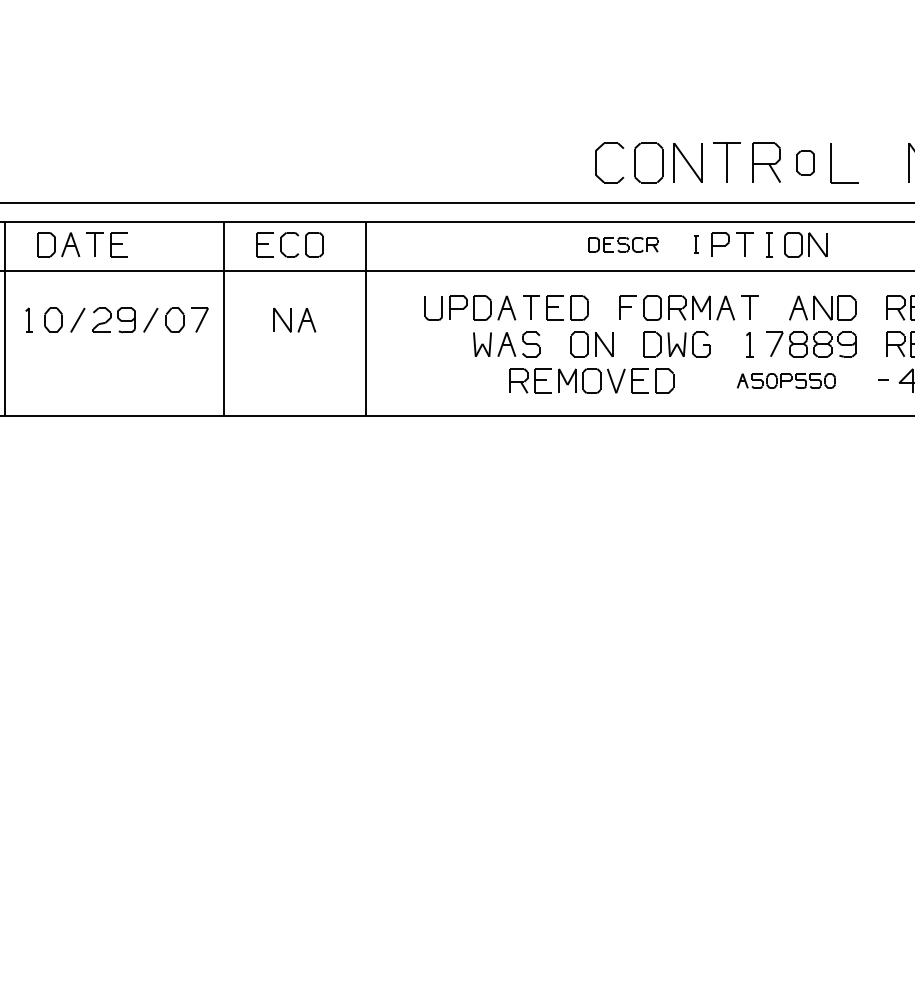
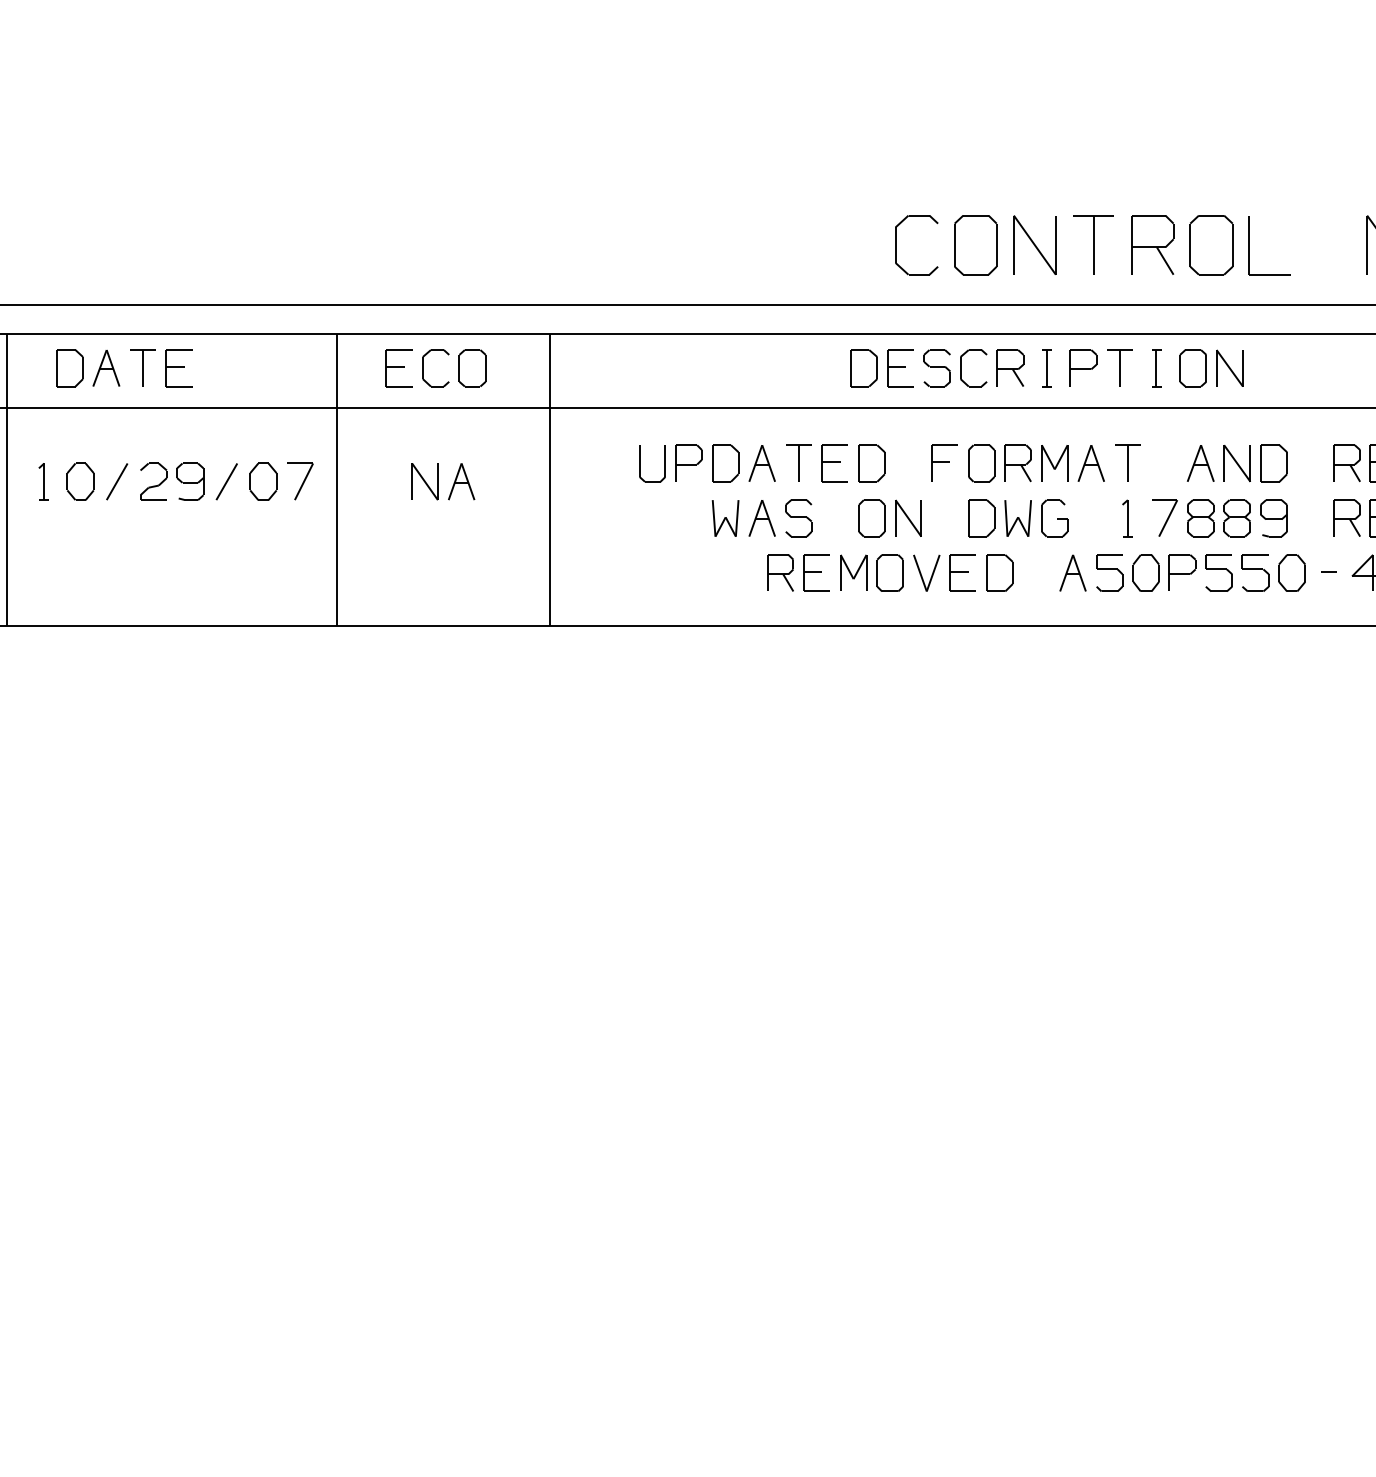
part: (805, 162) -> (1211, 244), size x1.67
part: (623, 244) -> (937, 367), size x1.67
part: (696, 244) -> (1047, 367), size x1.43
part: (786, 380) -> (1182, 572), size x1.67

